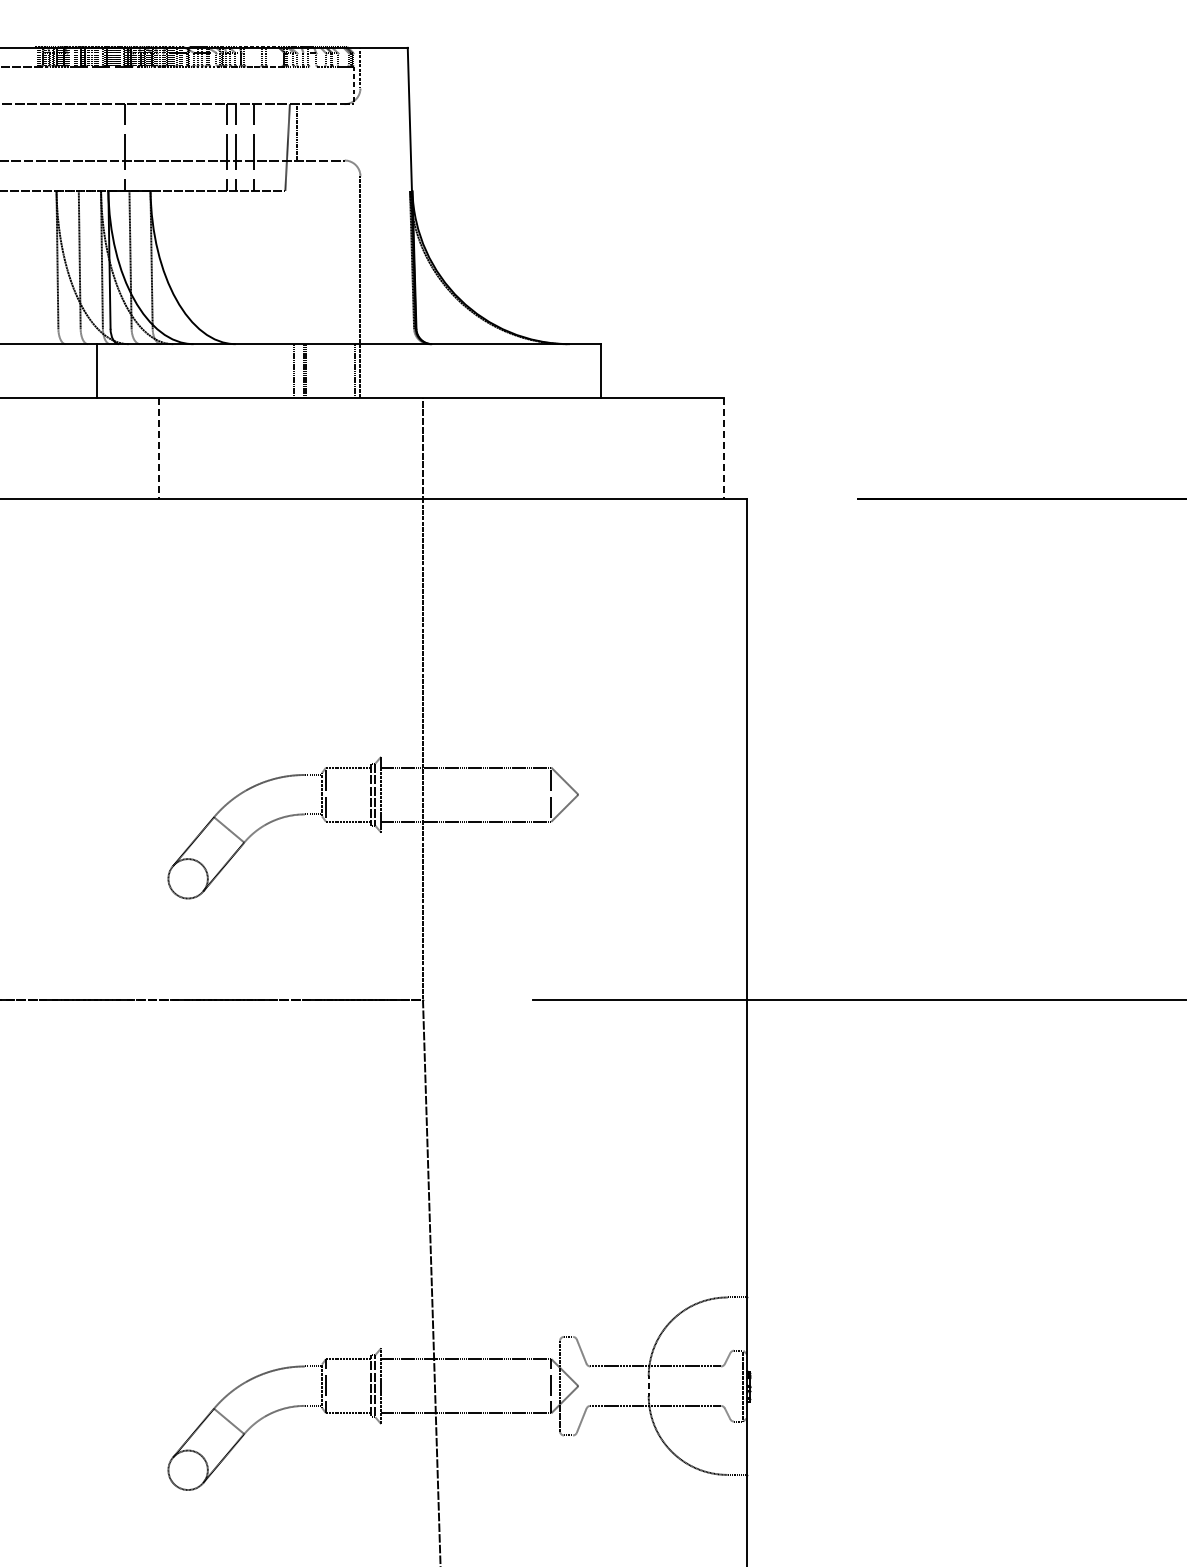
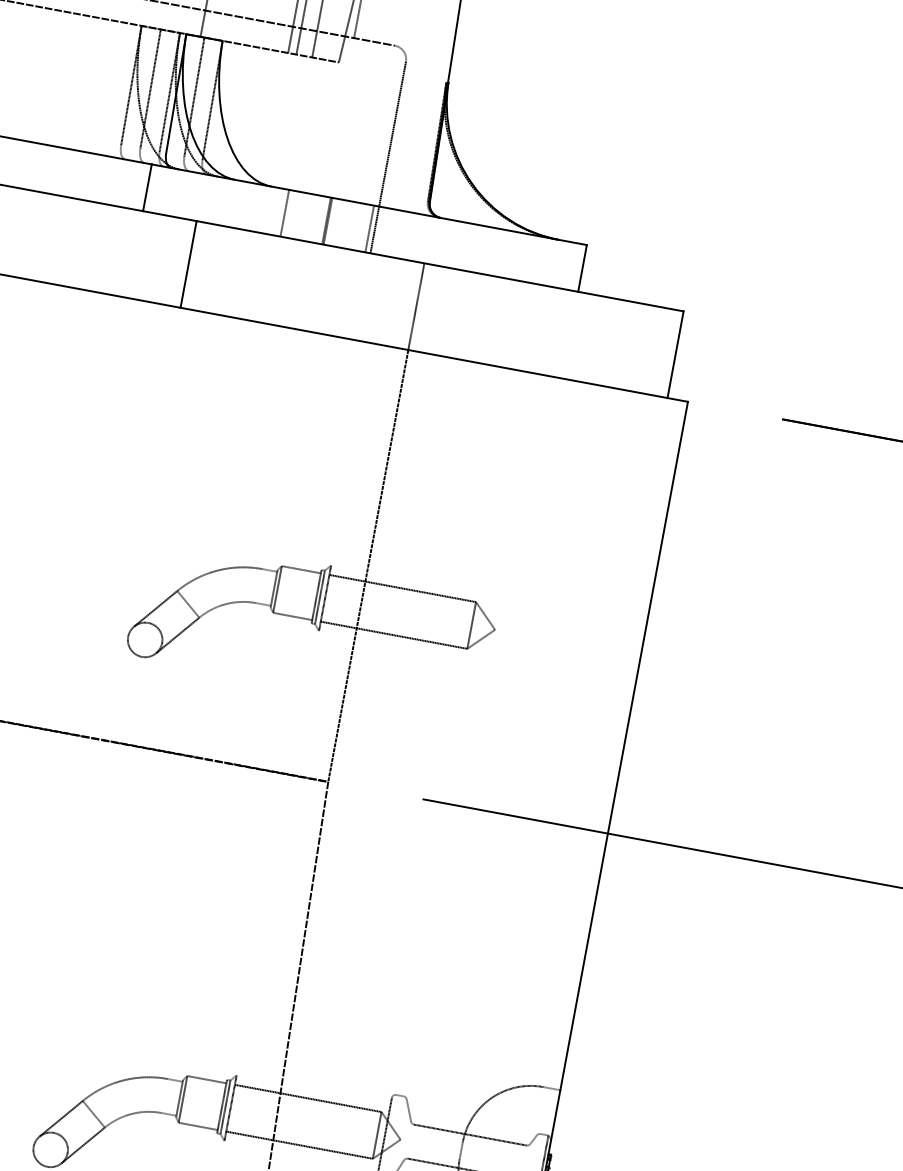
line: (294, 371) -> (285, 213), moved
line: (158, 449) -> (188, 265), dashed -> solid
line: (723, 449) -> (675, 355), dashed -> solid

